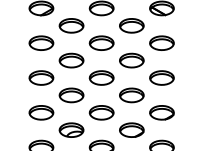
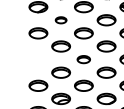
part: (71, 25) -> (61, 20), size x0.6
part: (41, 77) -> (38, 59), removed
part: (101, 77) -> (83, 59), size x0.7

